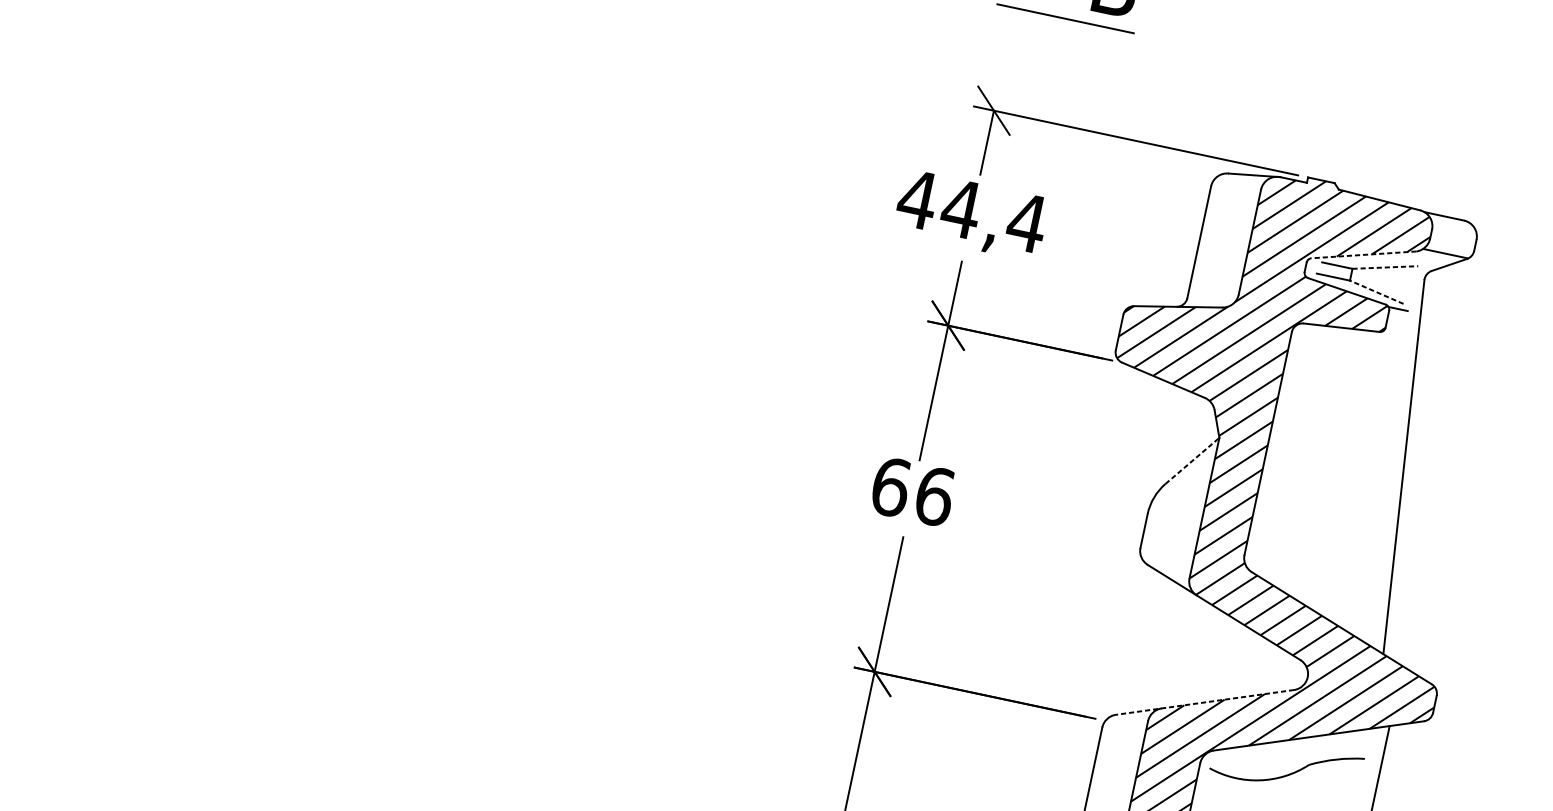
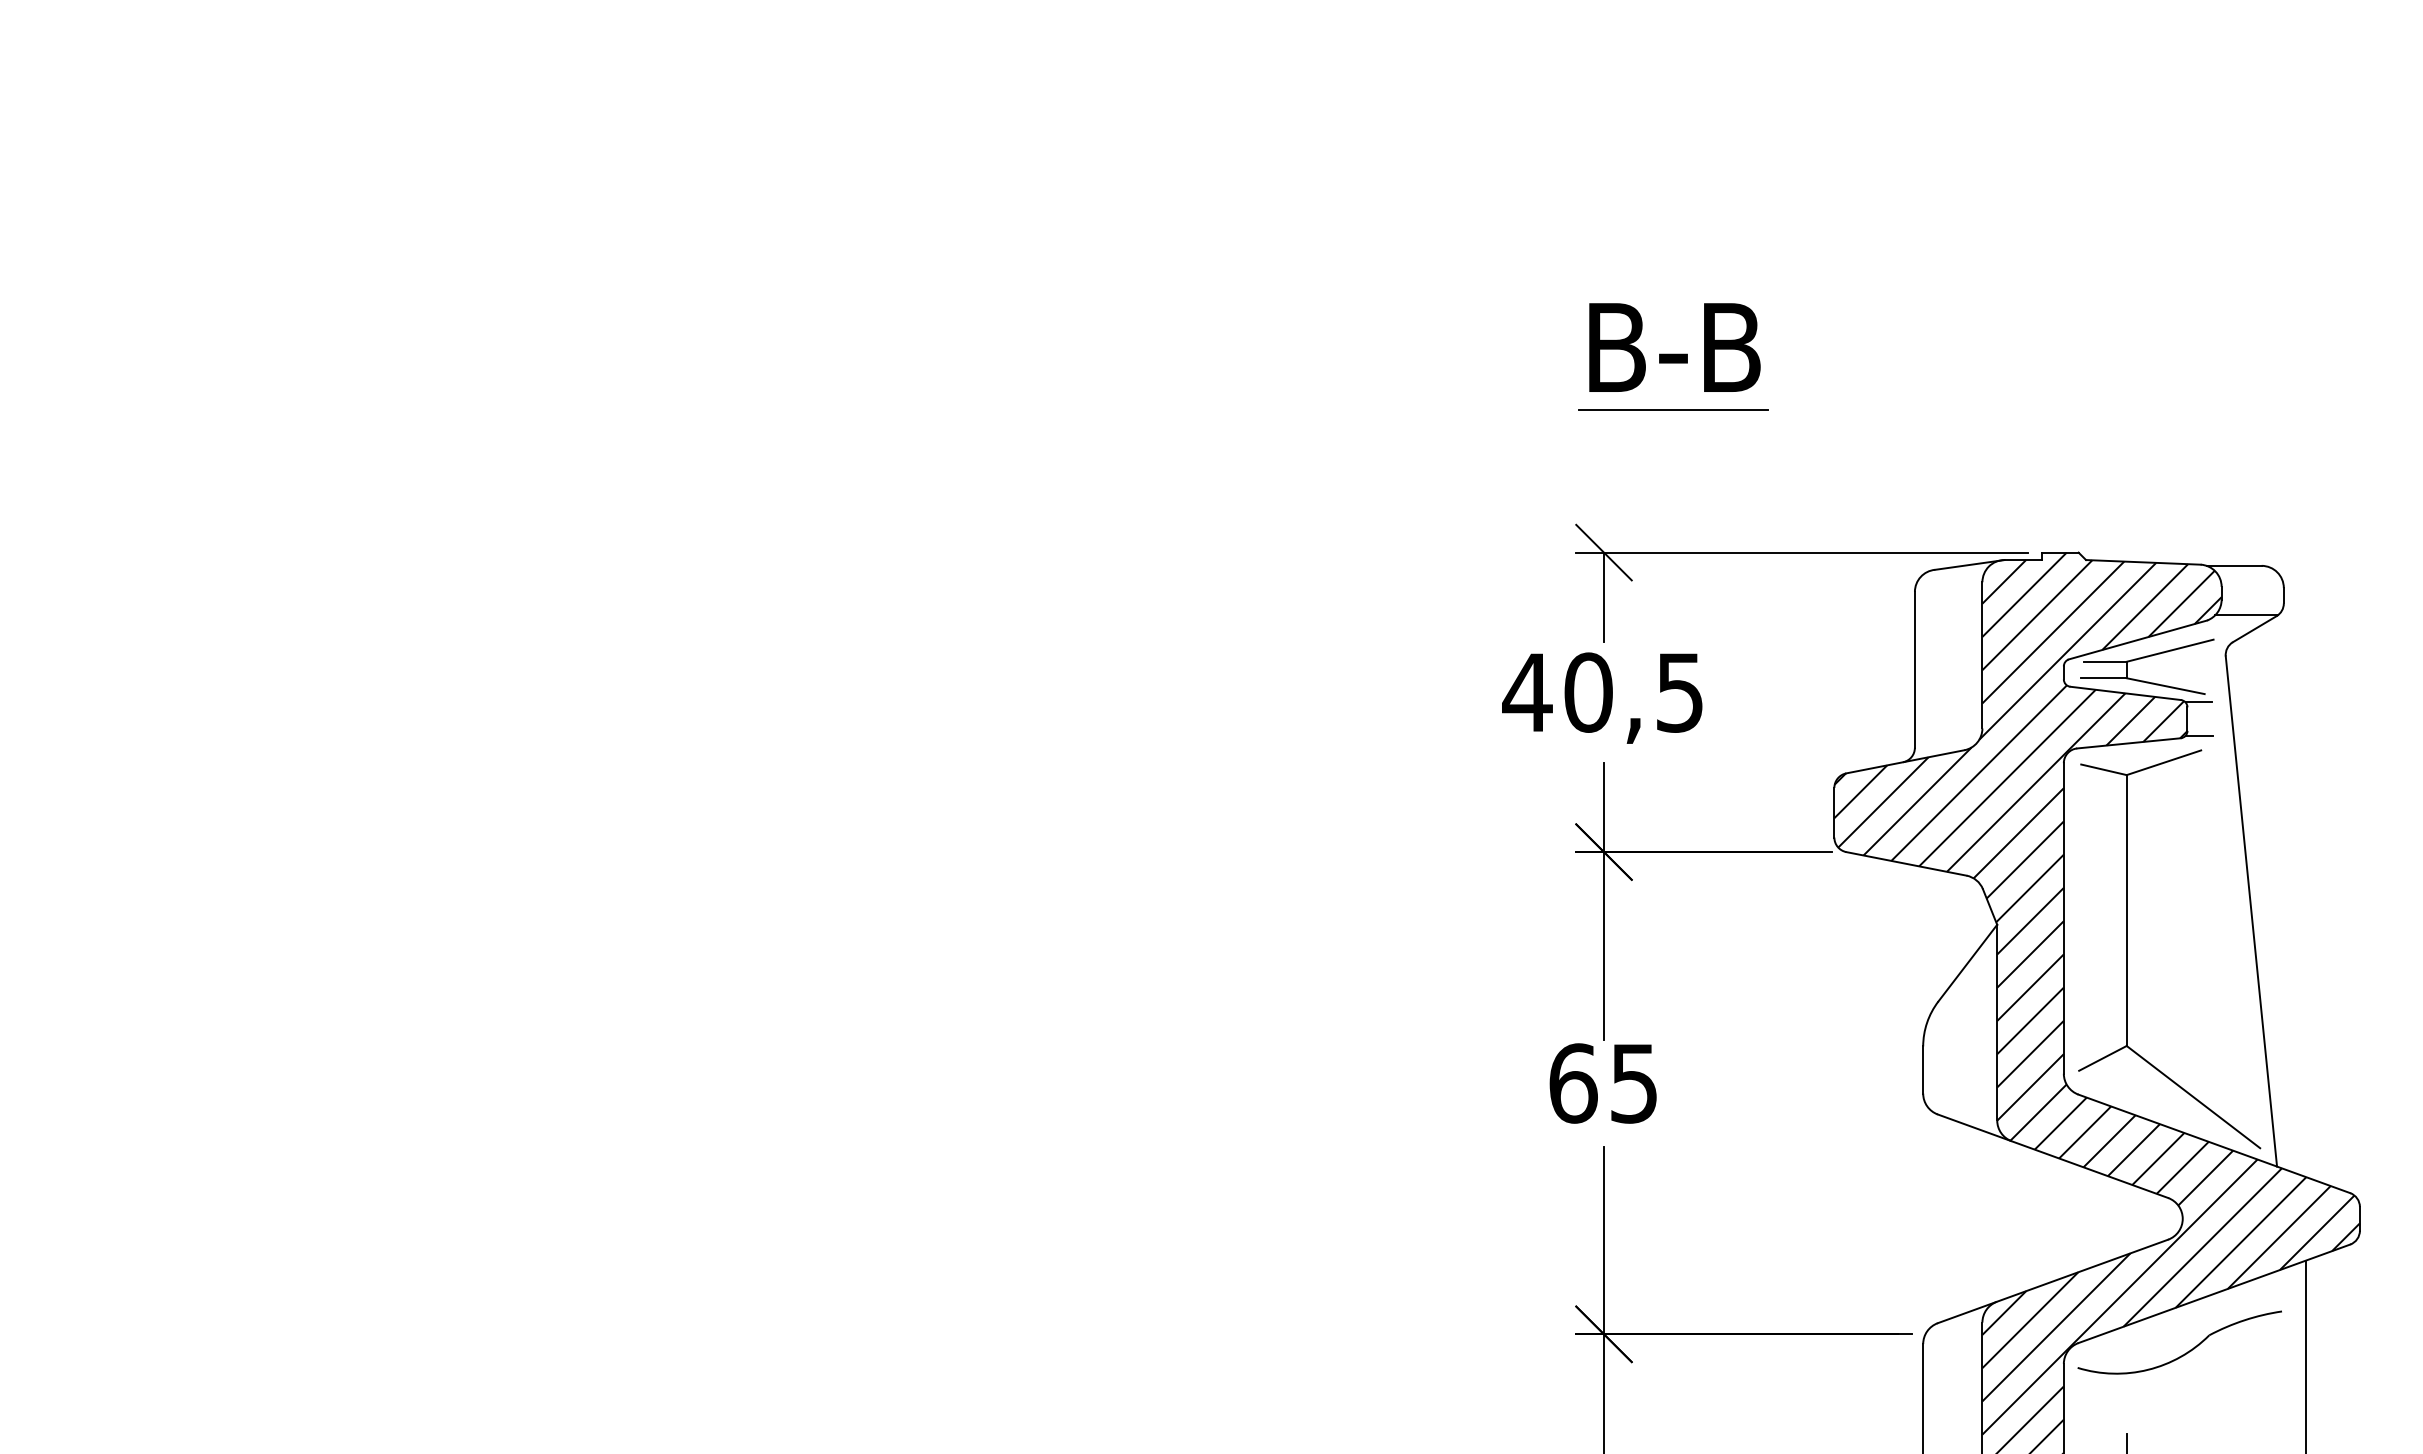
text: (994, 215) -> (1634, 692), 44,4 -> 40,5
line: (1363, 255) -> (2137, 640), dashed -> solid
line: (1385, 267) -> (2170, 650), dashed -> solid
line: (1376, 292) -> (2165, 686), dashed -> solid
line: (1393, 332) -> (2199, 735), added
line: (1193, 460) -> (1968, 962), dashed -> solid
part: (1309, 475) -> (2127, 949), added
text: (934, 496) -> (1634, 1083), 66 -> 65
line: (1204, 702) -> (2052, 1281), dashed -> solid

